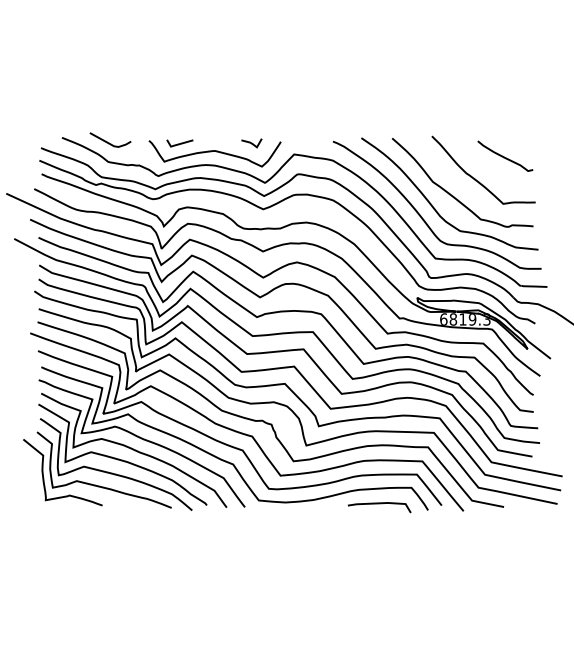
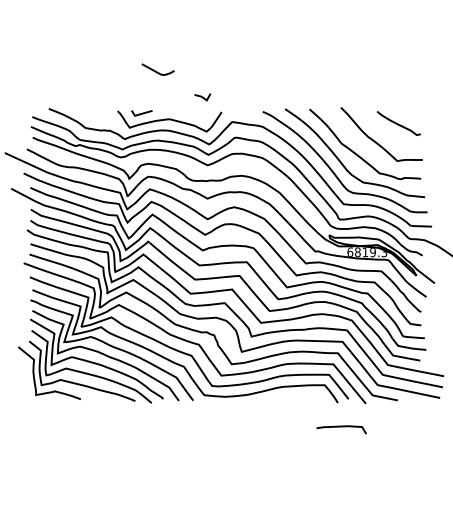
line: (109, 142) -> (157, 71), moved
curve: (251, 143) -> (202, 97), moved
curve: (379, 504) -> (341, 427), moved

